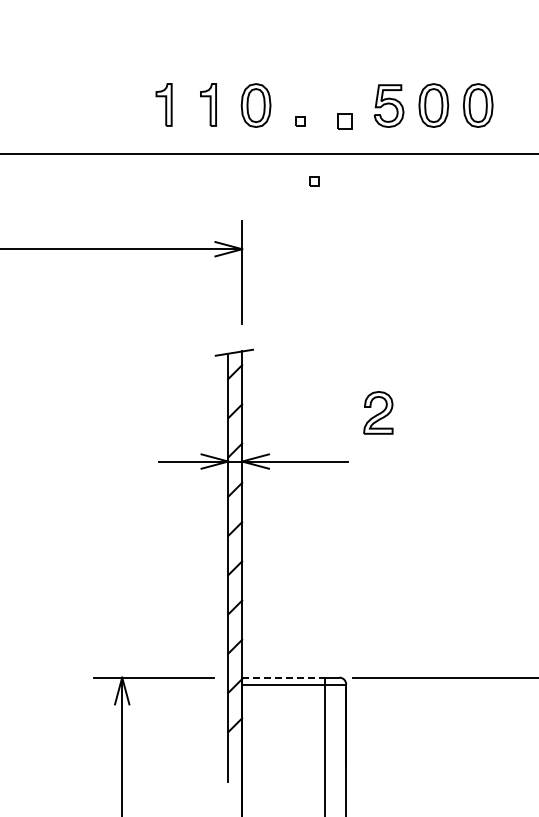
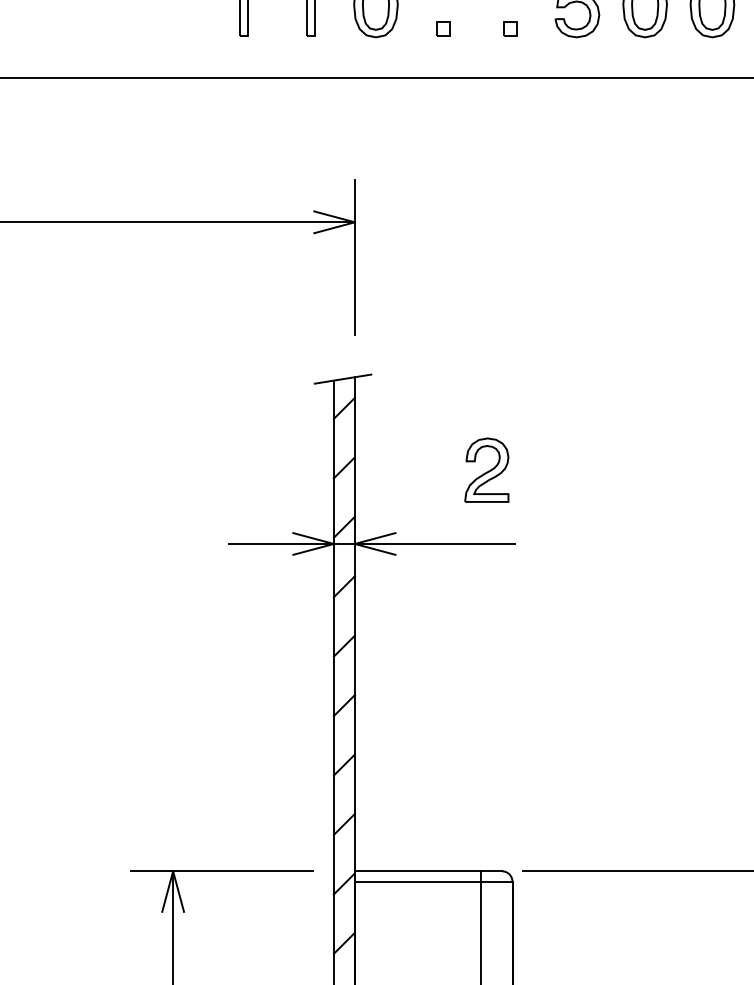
part: (344, 121) -> (509, 28), size x0.62
part: (314, 181) -> (464, 119), removed
part: (378, 412) -> (487, 469), moved
line: (283, 677) -> (417, 871), dashed -> solid

